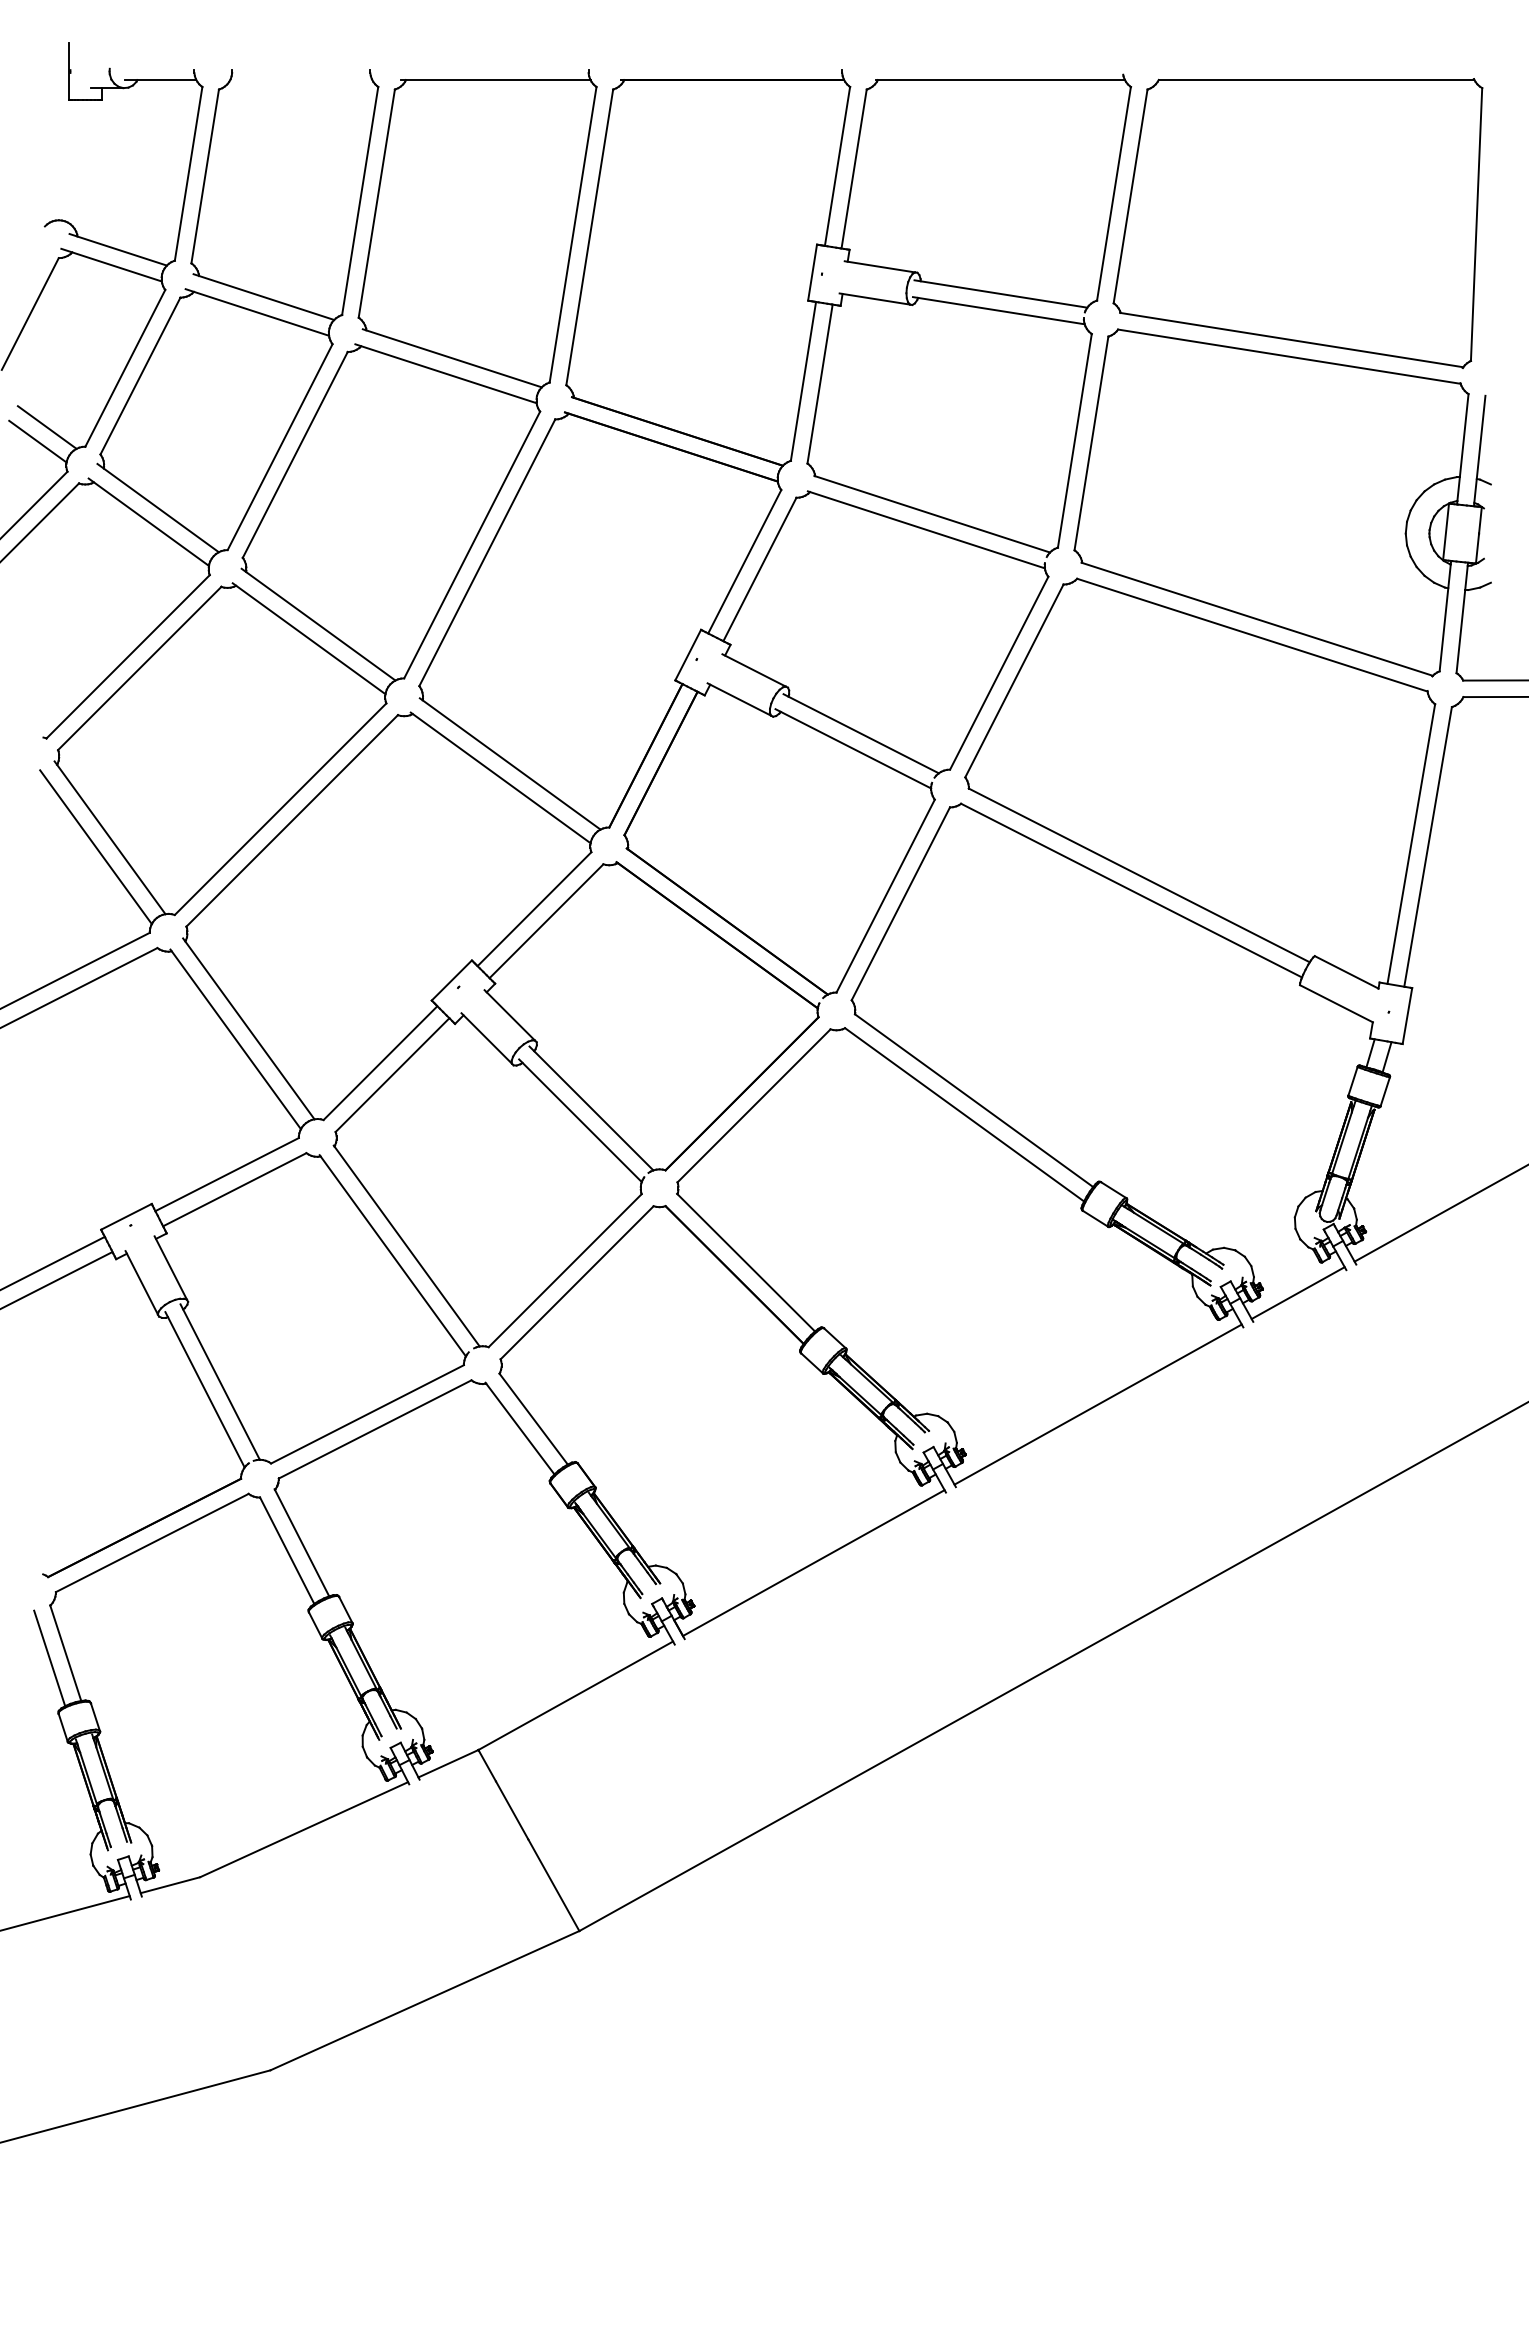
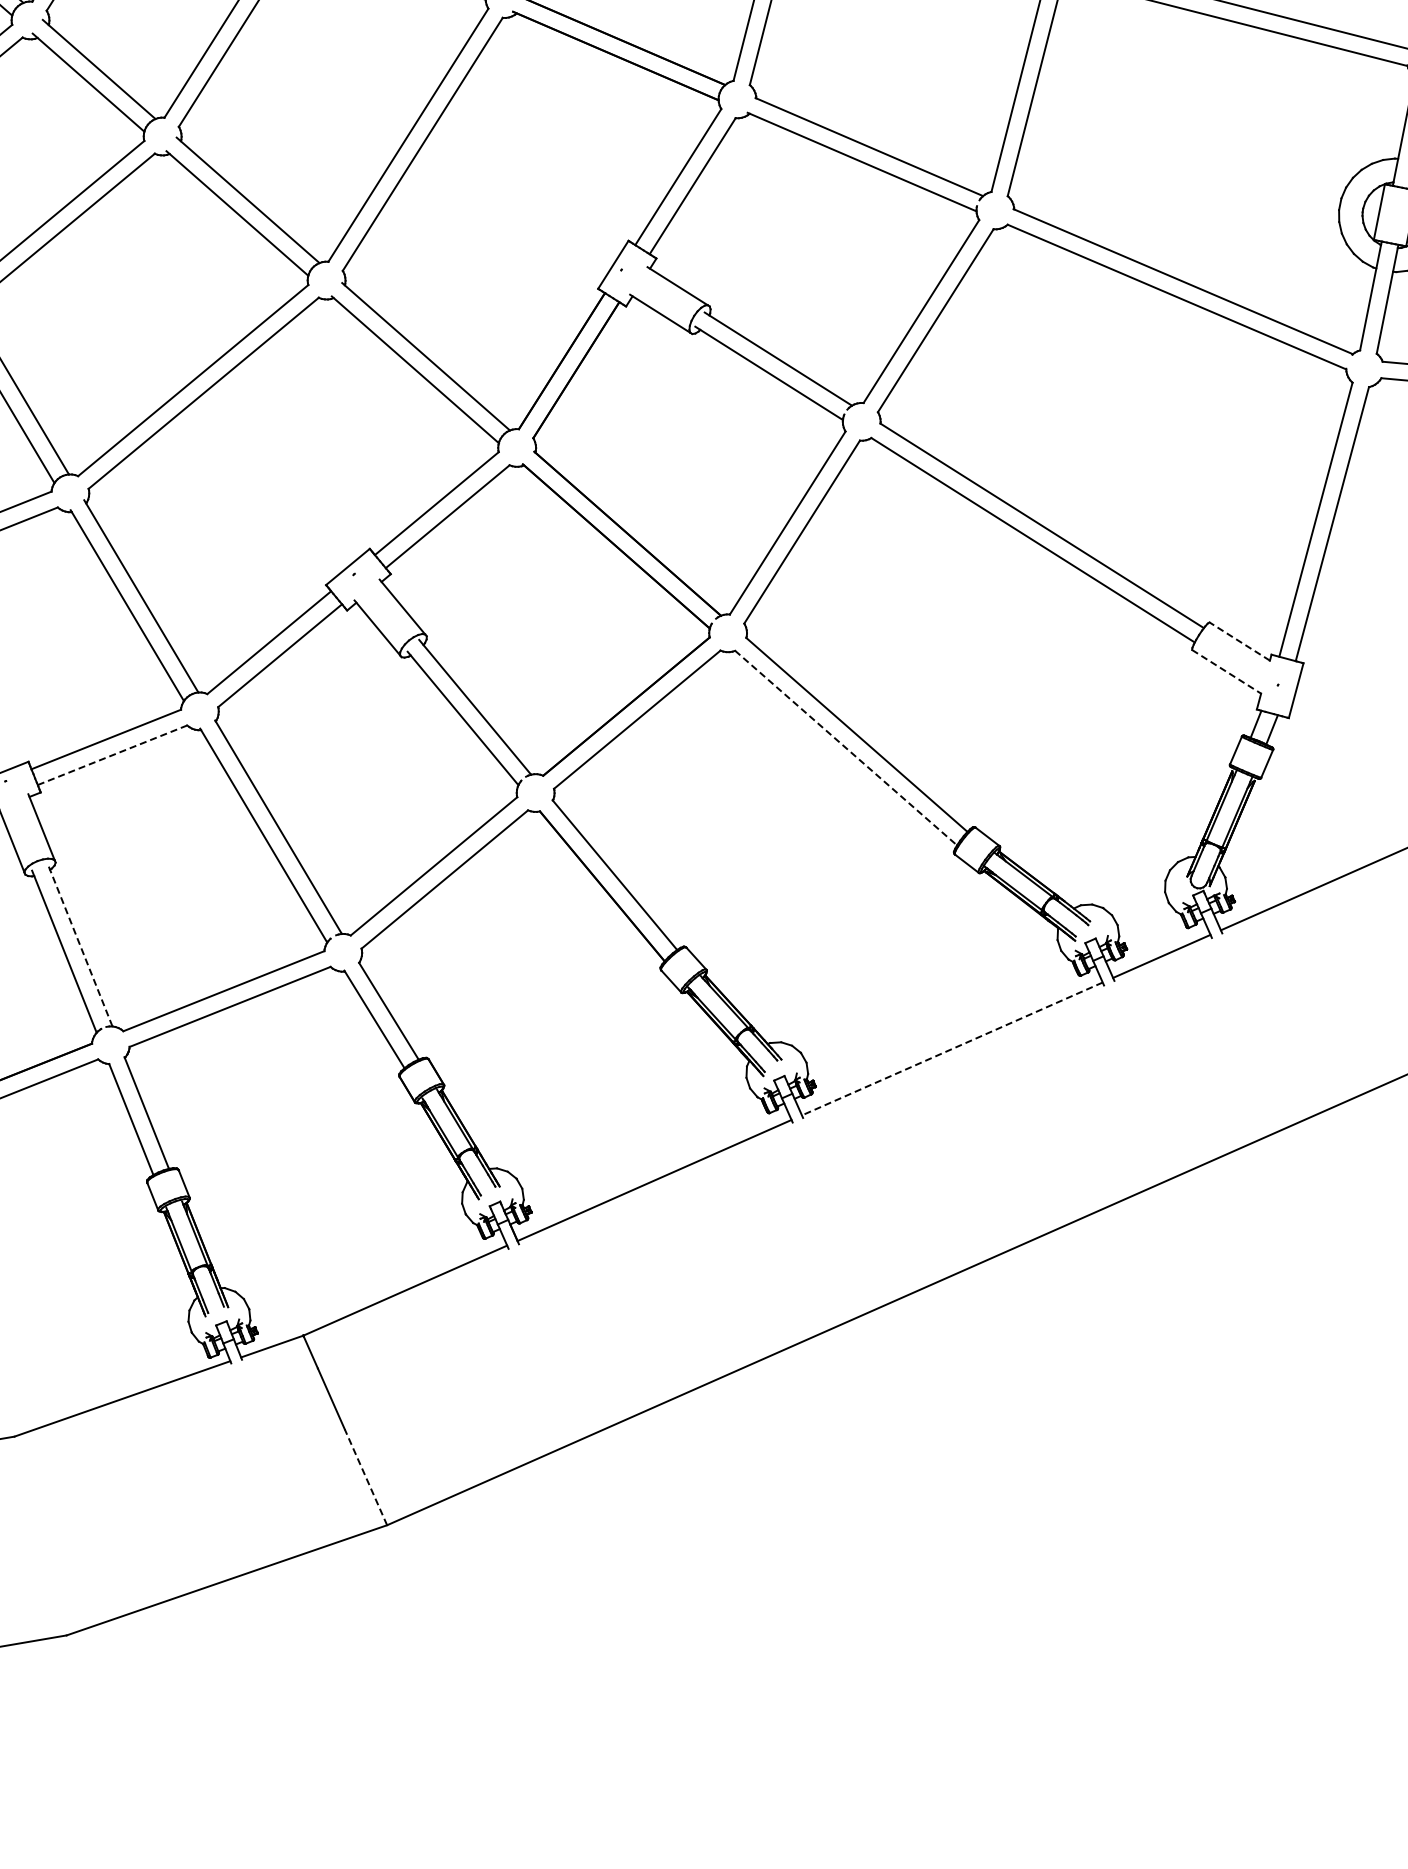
line: (1346, 972) -> (1239, 641), solid -> dashed
line: (1336, 1003) -> (1226, 671), solid -> dashed
line: (964, 1114) -> (846, 747), solid -> dashed
line: (235, 1189) -> (113, 755), solid -> dashed
line: (219, 1381) -> (79, 944), solid -> dashed
line: (1097, 1404) -> (951, 1048), solid -> dashed
line: (553, 1884) -> (365, 1476), solid -> dashed

